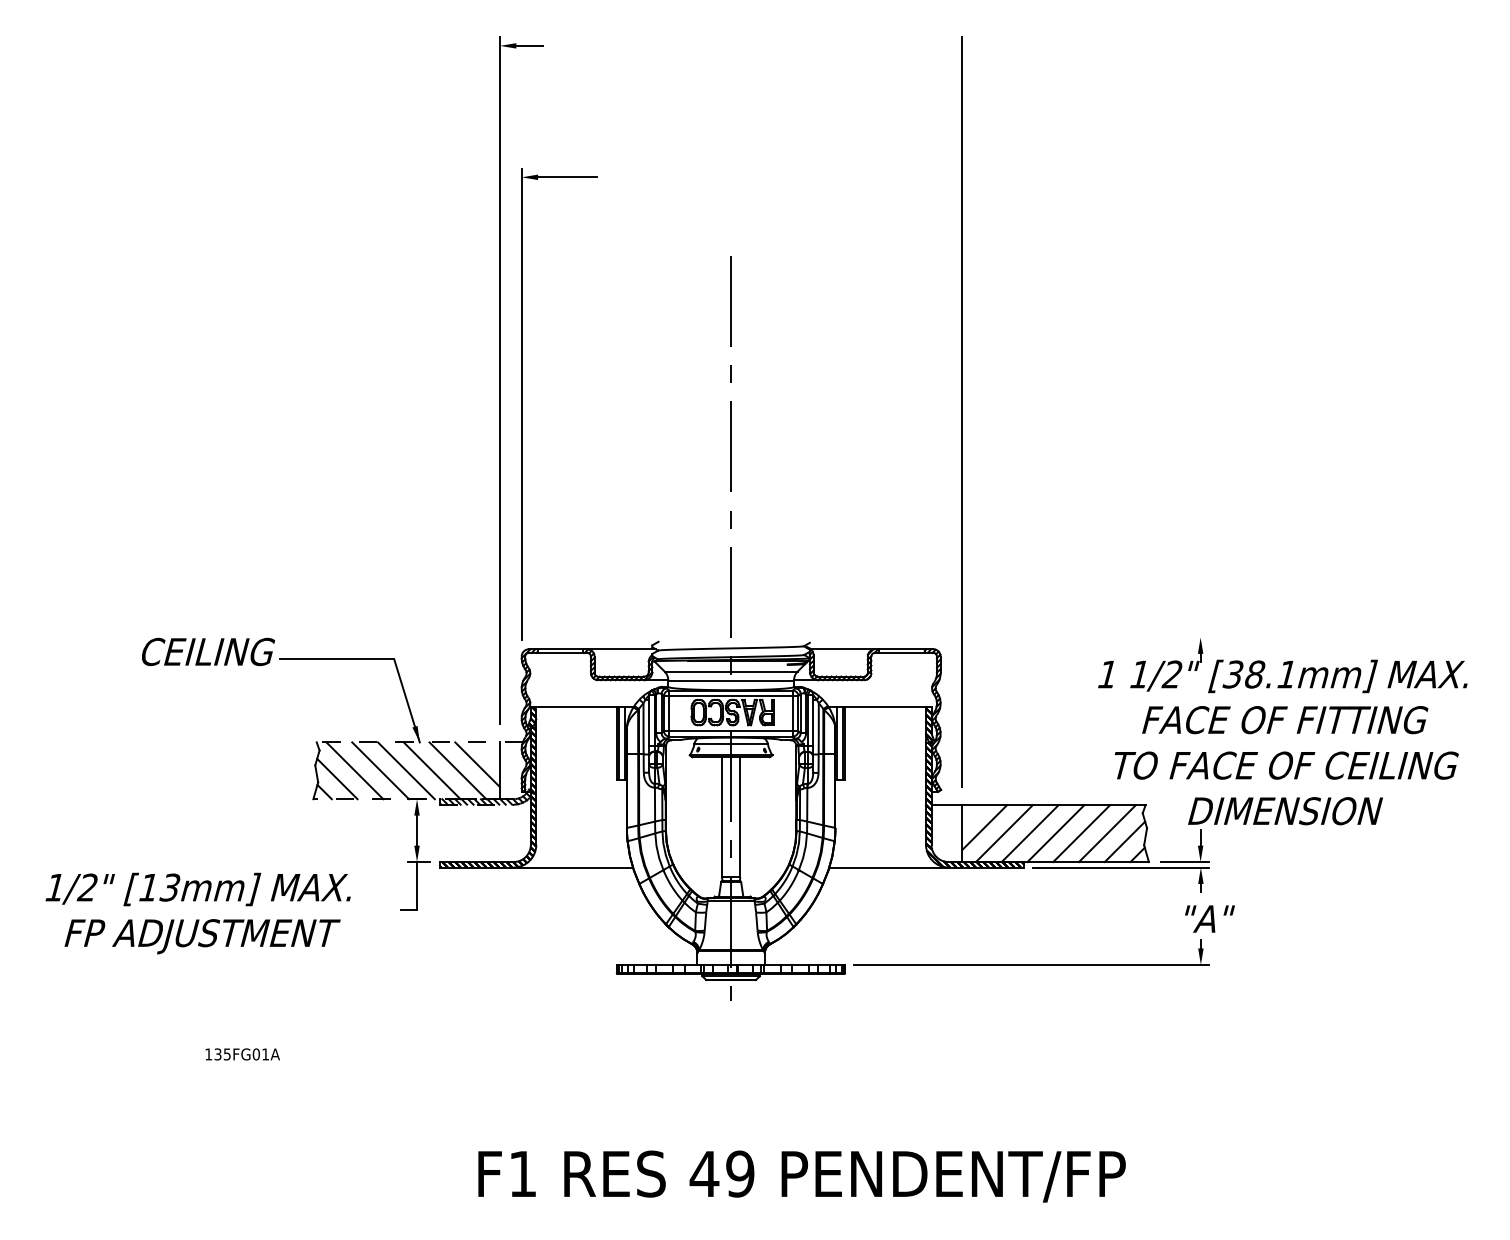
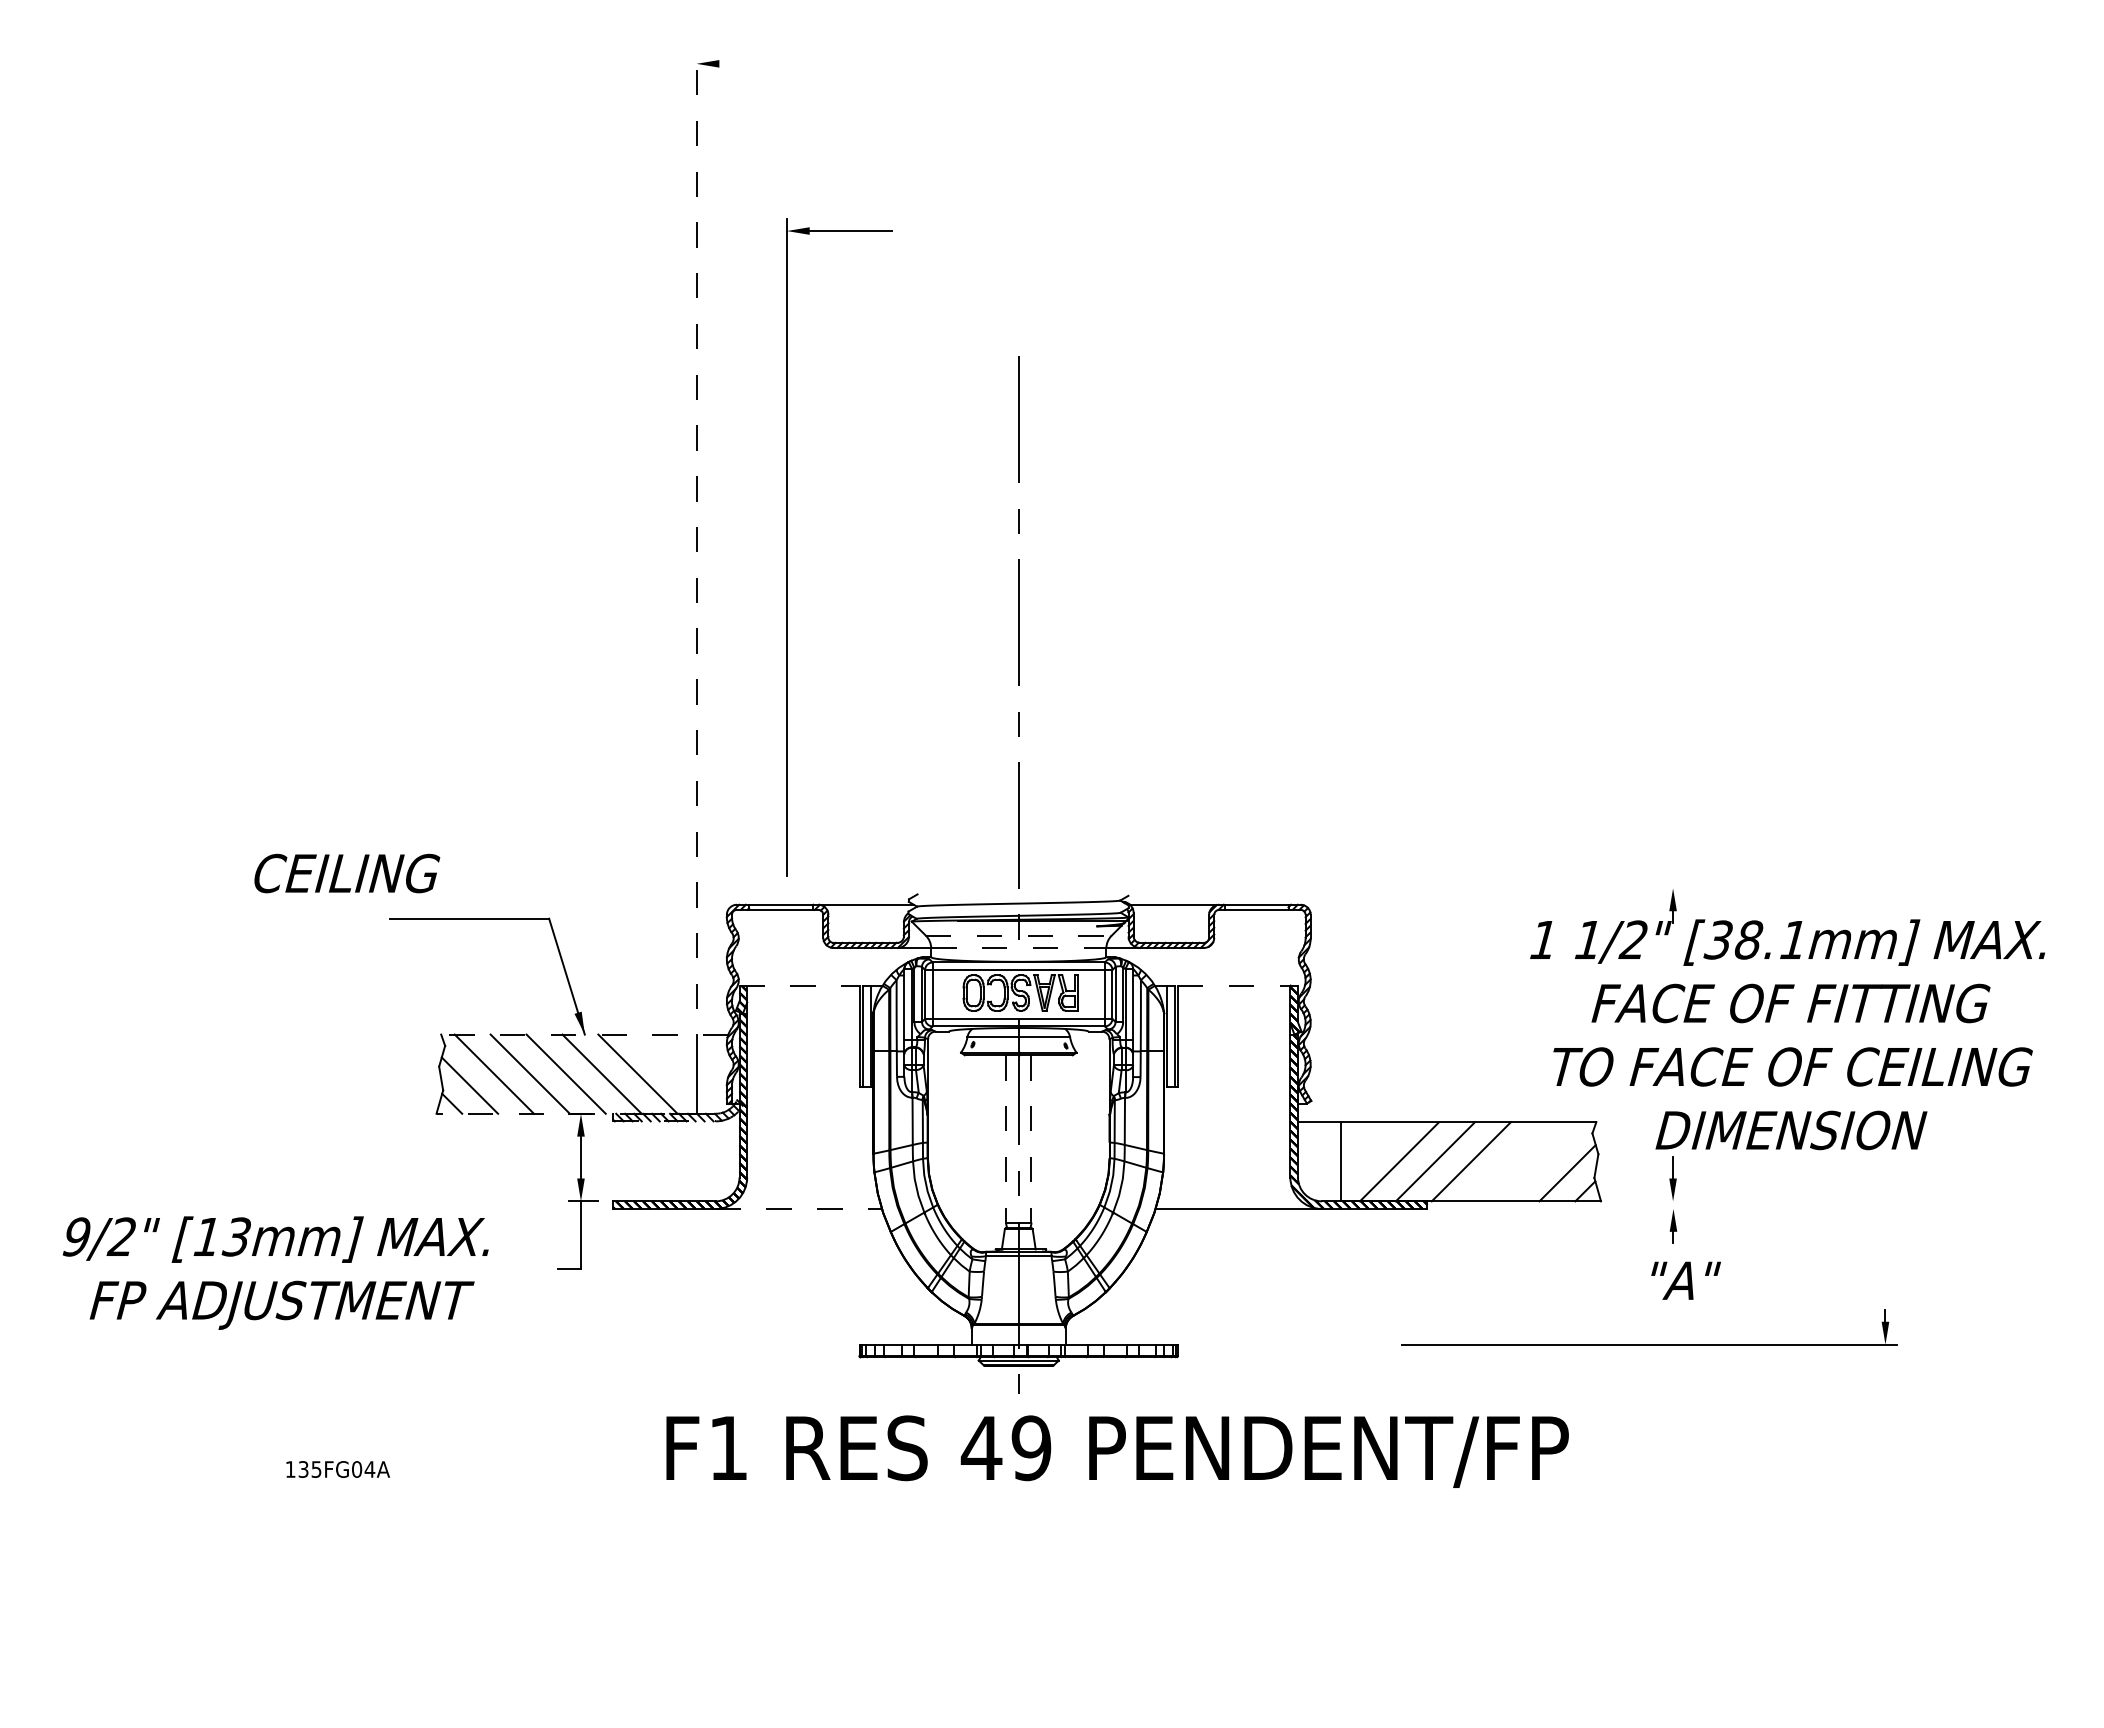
line: (529, 45) -> (737, 63), removed
line: (499, 380) -> (696, 530), solid -> dashed
part: (522, 404) -> (787, 547), moved
line: (962, 411) -> (1341, 573), removed
text: (208, 651) -> (347, 873), moved
line: (730, 671) -> (1018, 935), solid -> dashed
line: (730, 680) -> (1018, 948), solid -> dashed
line: (573, 707) -> (799, 985), solid -> dashed
line: (888, 707) -> (1238, 985), solid -> dashed
line: (477, 764) -> (665, 1065), removed
line: (722, 816) -> (1006, 1138), solid -> dashed
line: (740, 816) -> (1031, 1138), solid -> dashed
line: (984, 827) -> (1372, 1153), removed
line: (1081, 833) -> (1506, 1161), removed
line: (1106, 833) -> (1542, 1161), removed
line: (1185, 862) -> (1651, 1201), removed
line: (573, 867) -> (799, 1208), solid -> dashed
line: (1120, 867) -> (1561, 1208), removed
text: (55, 887) -> (76, 1236), 1/2" -> 9/2"
part: (1031, 964) -> (1649, 1344), moved
text: (265, 1054) -> (369, 1469), 135FG01A -> 135FG04A
text: (801, 1176) -> (1117, 1451), moved

